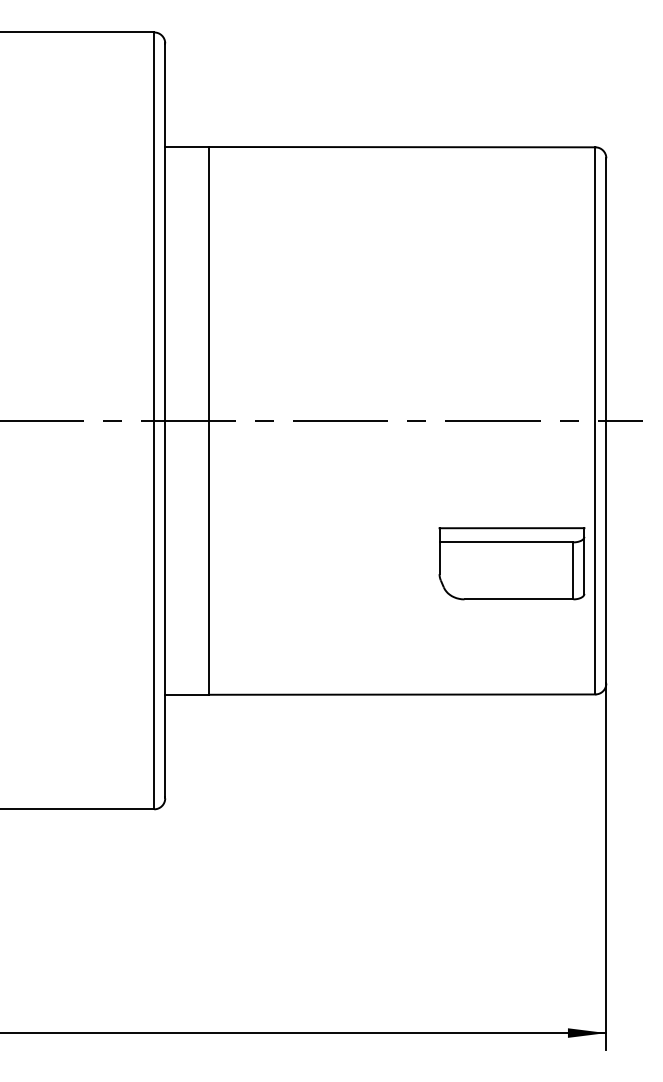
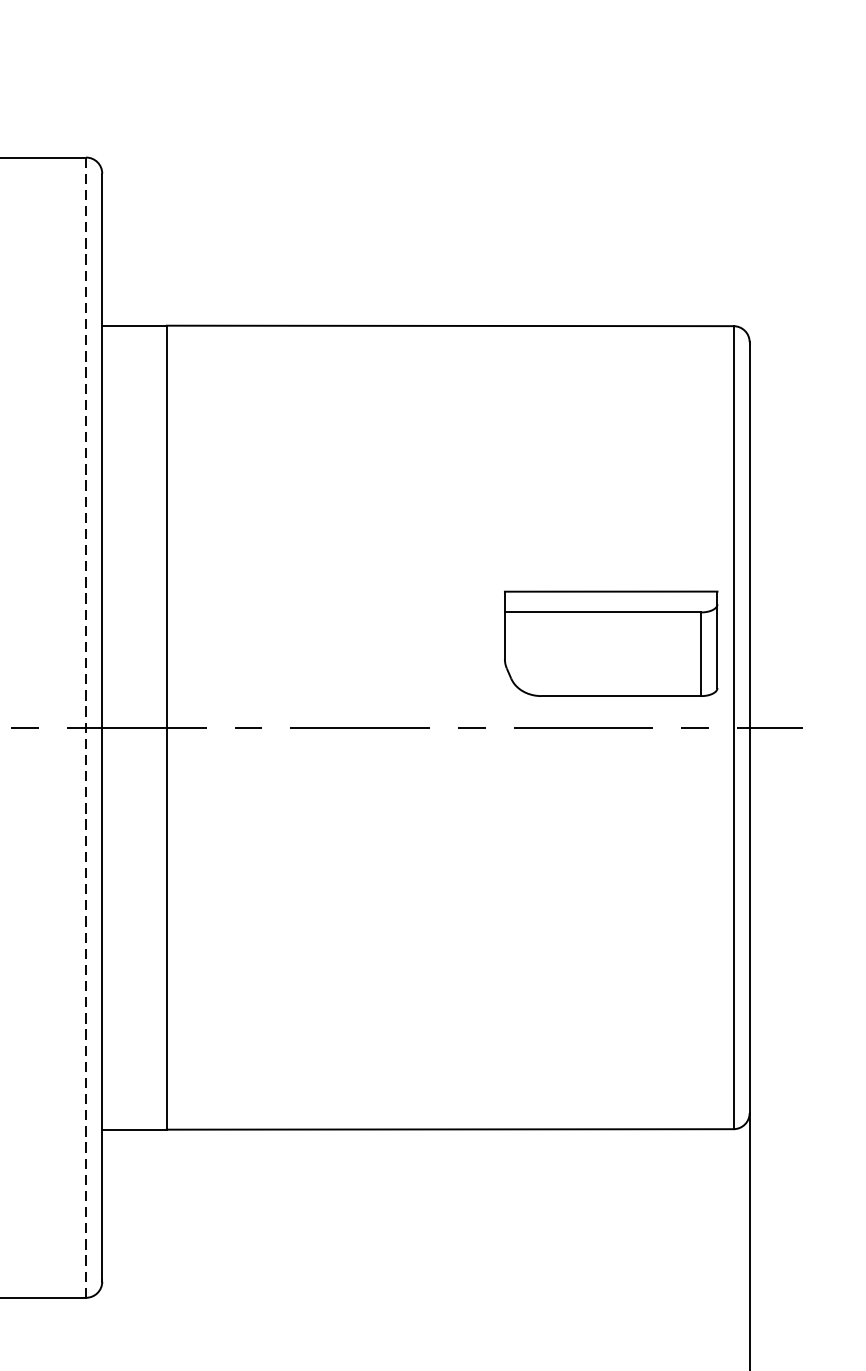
line: (154, 421) -> (86, 728), solid -> dashed
part: (511, 563) -> (610, 643), moved

